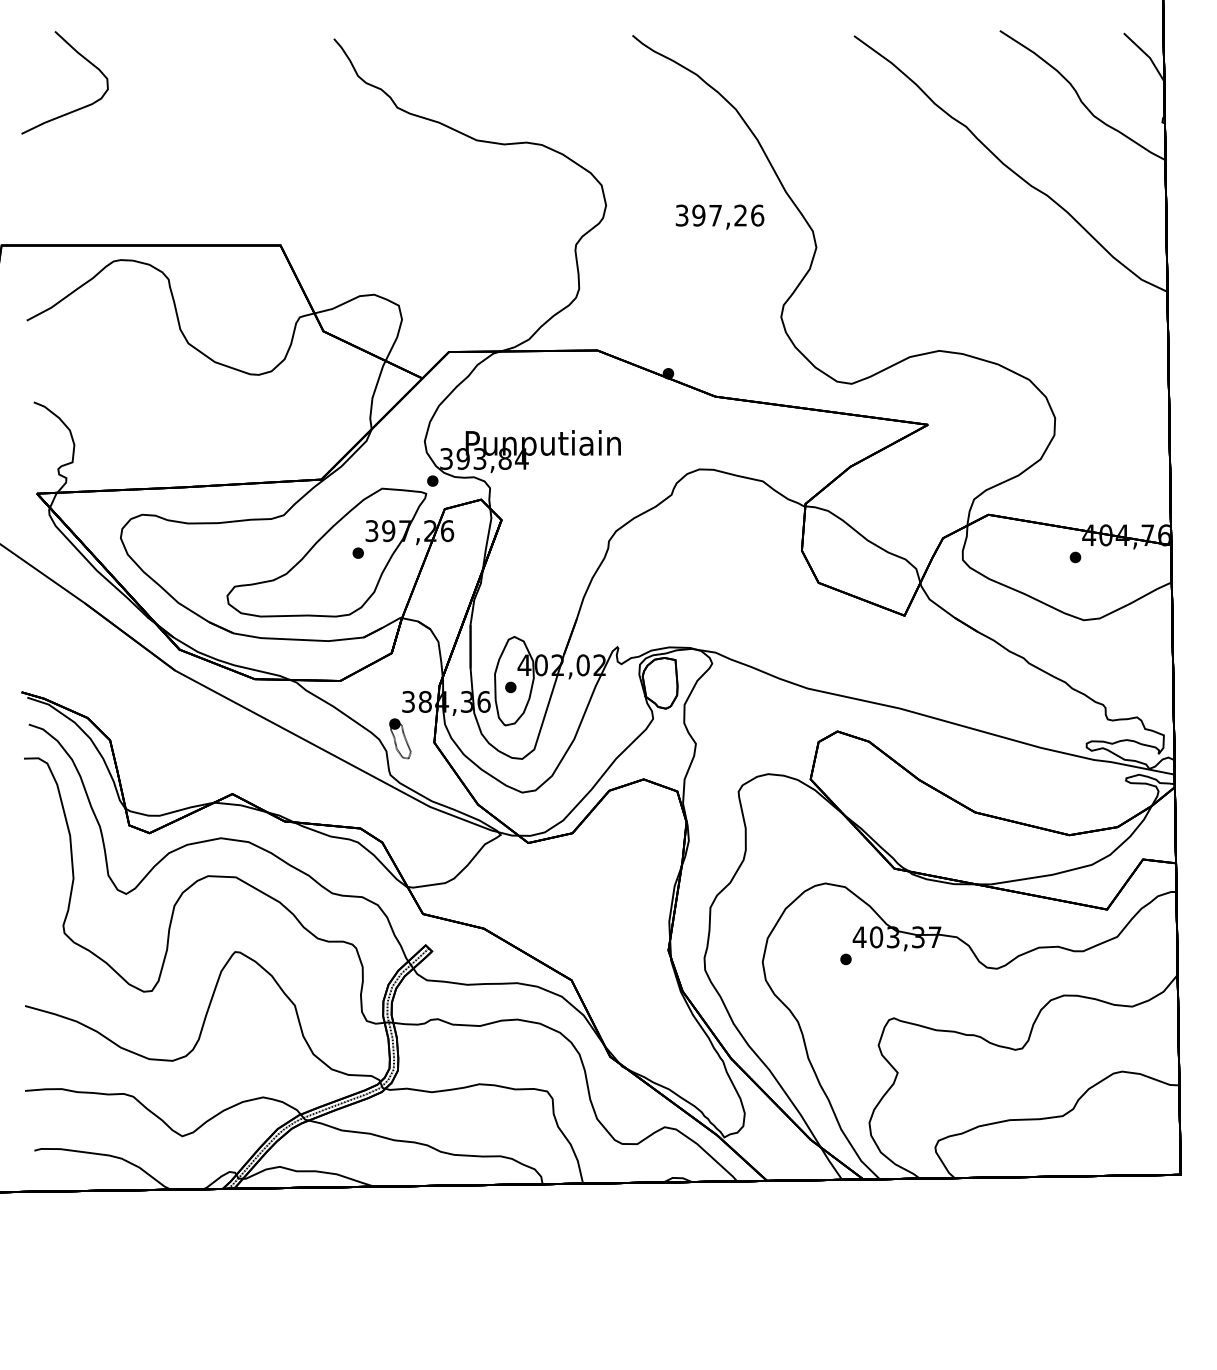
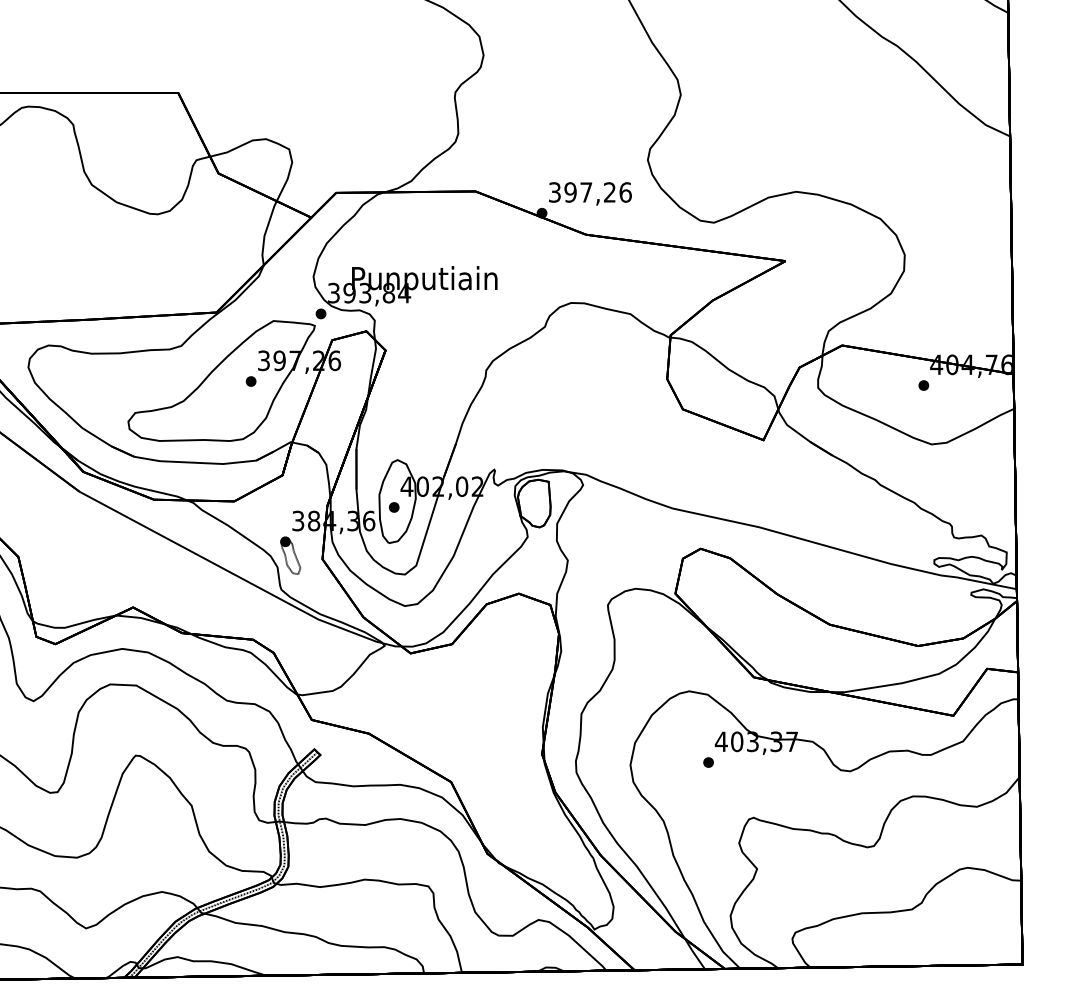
text: (719, 216) -> (589, 193), moved

